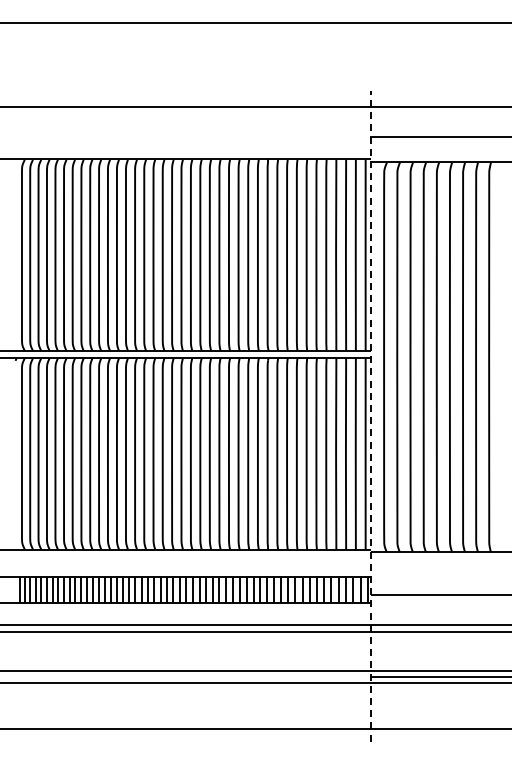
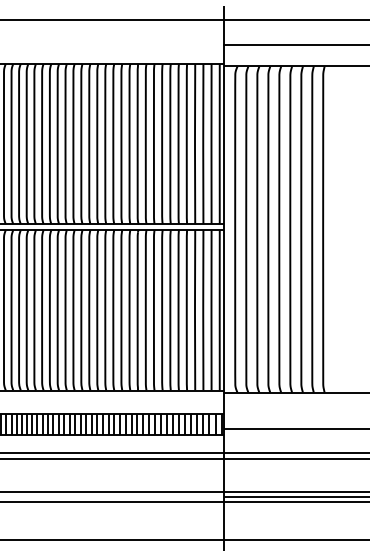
line: (370, 415) -> (223, 278), dashed -> solid

